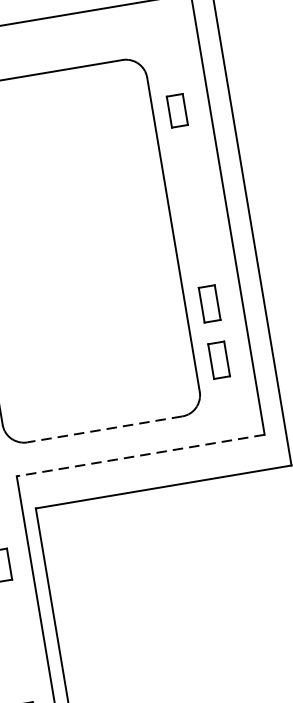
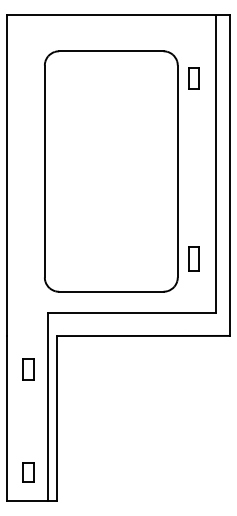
part: (176, 110) -> (193, 78), moved
part: (208, 303) -> (193, 220), removed
line: (103, 429) -> (110, 291), dashed -> solid
line: (141, 454) -> (132, 312), dashed -> solid

